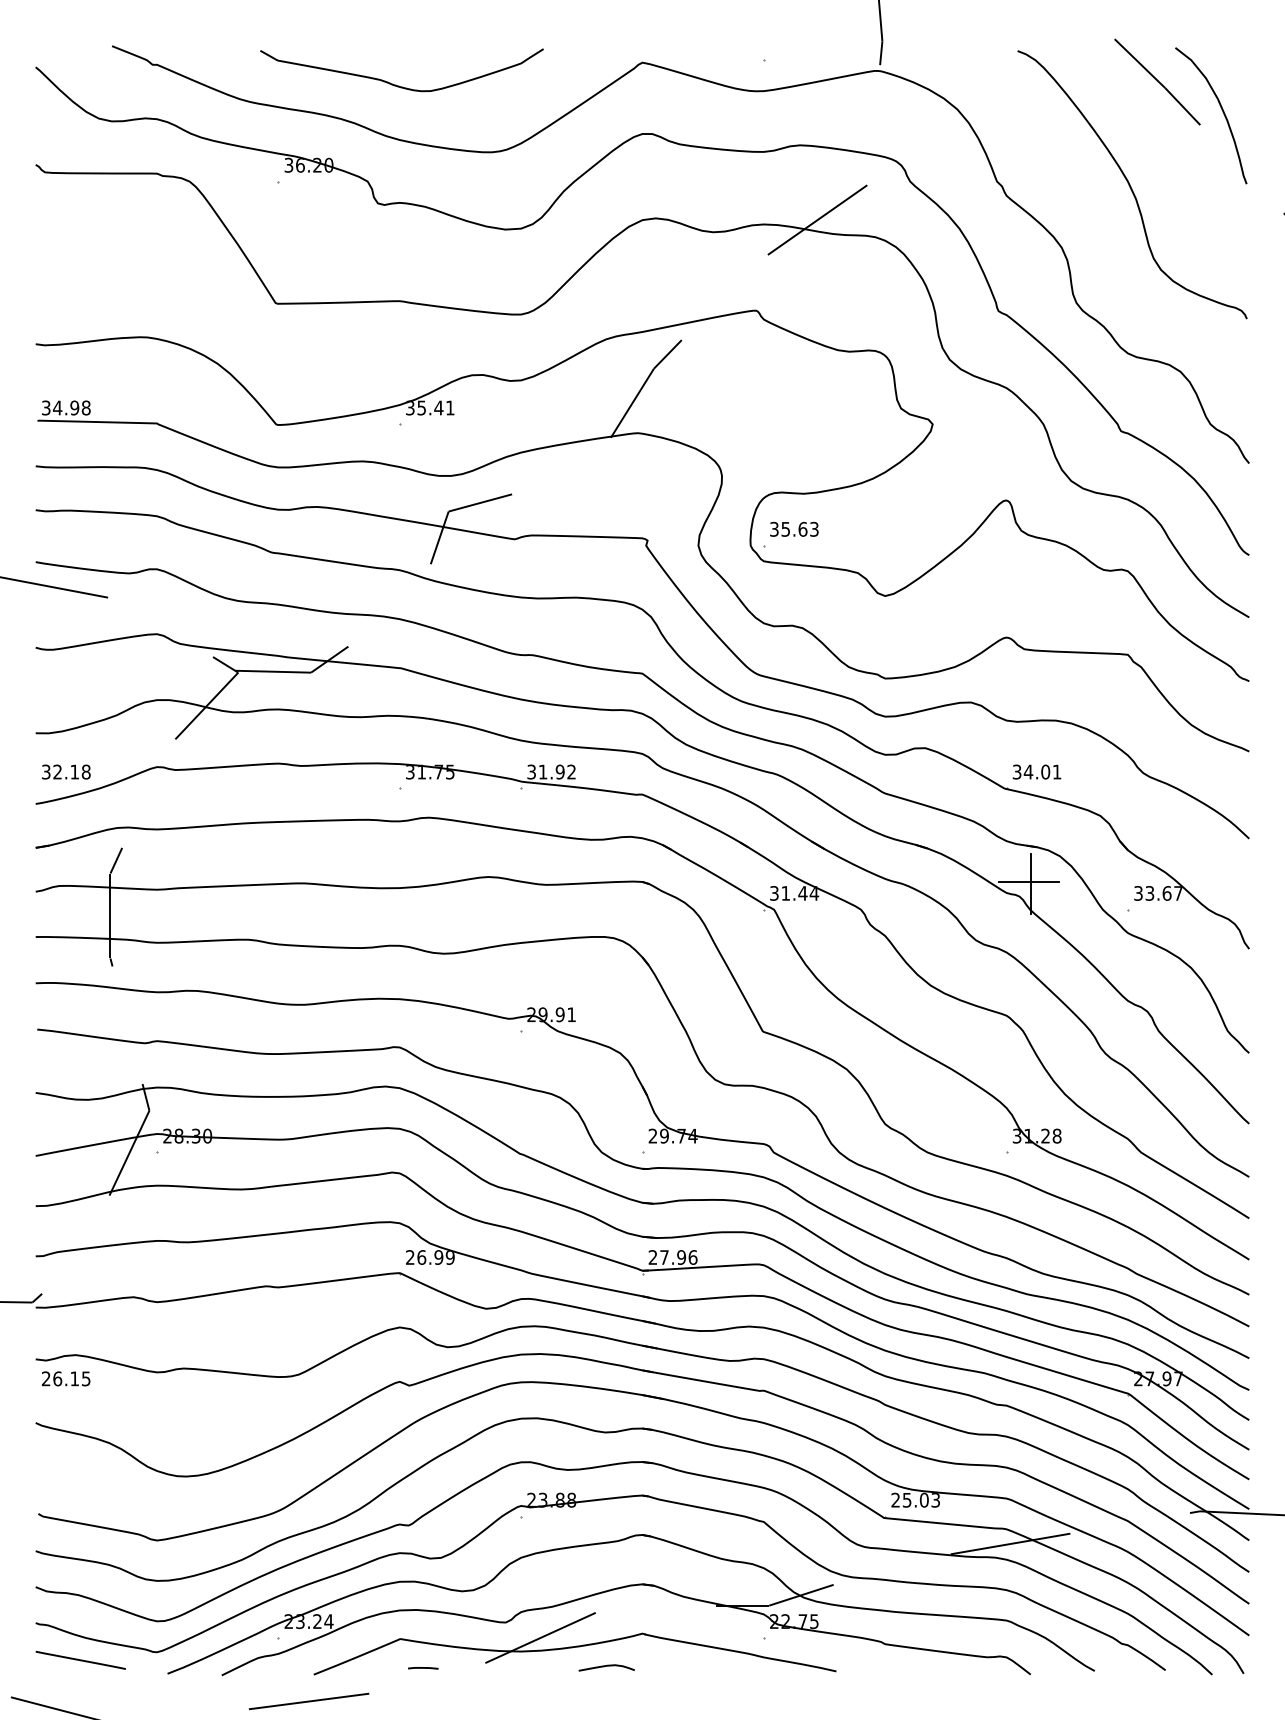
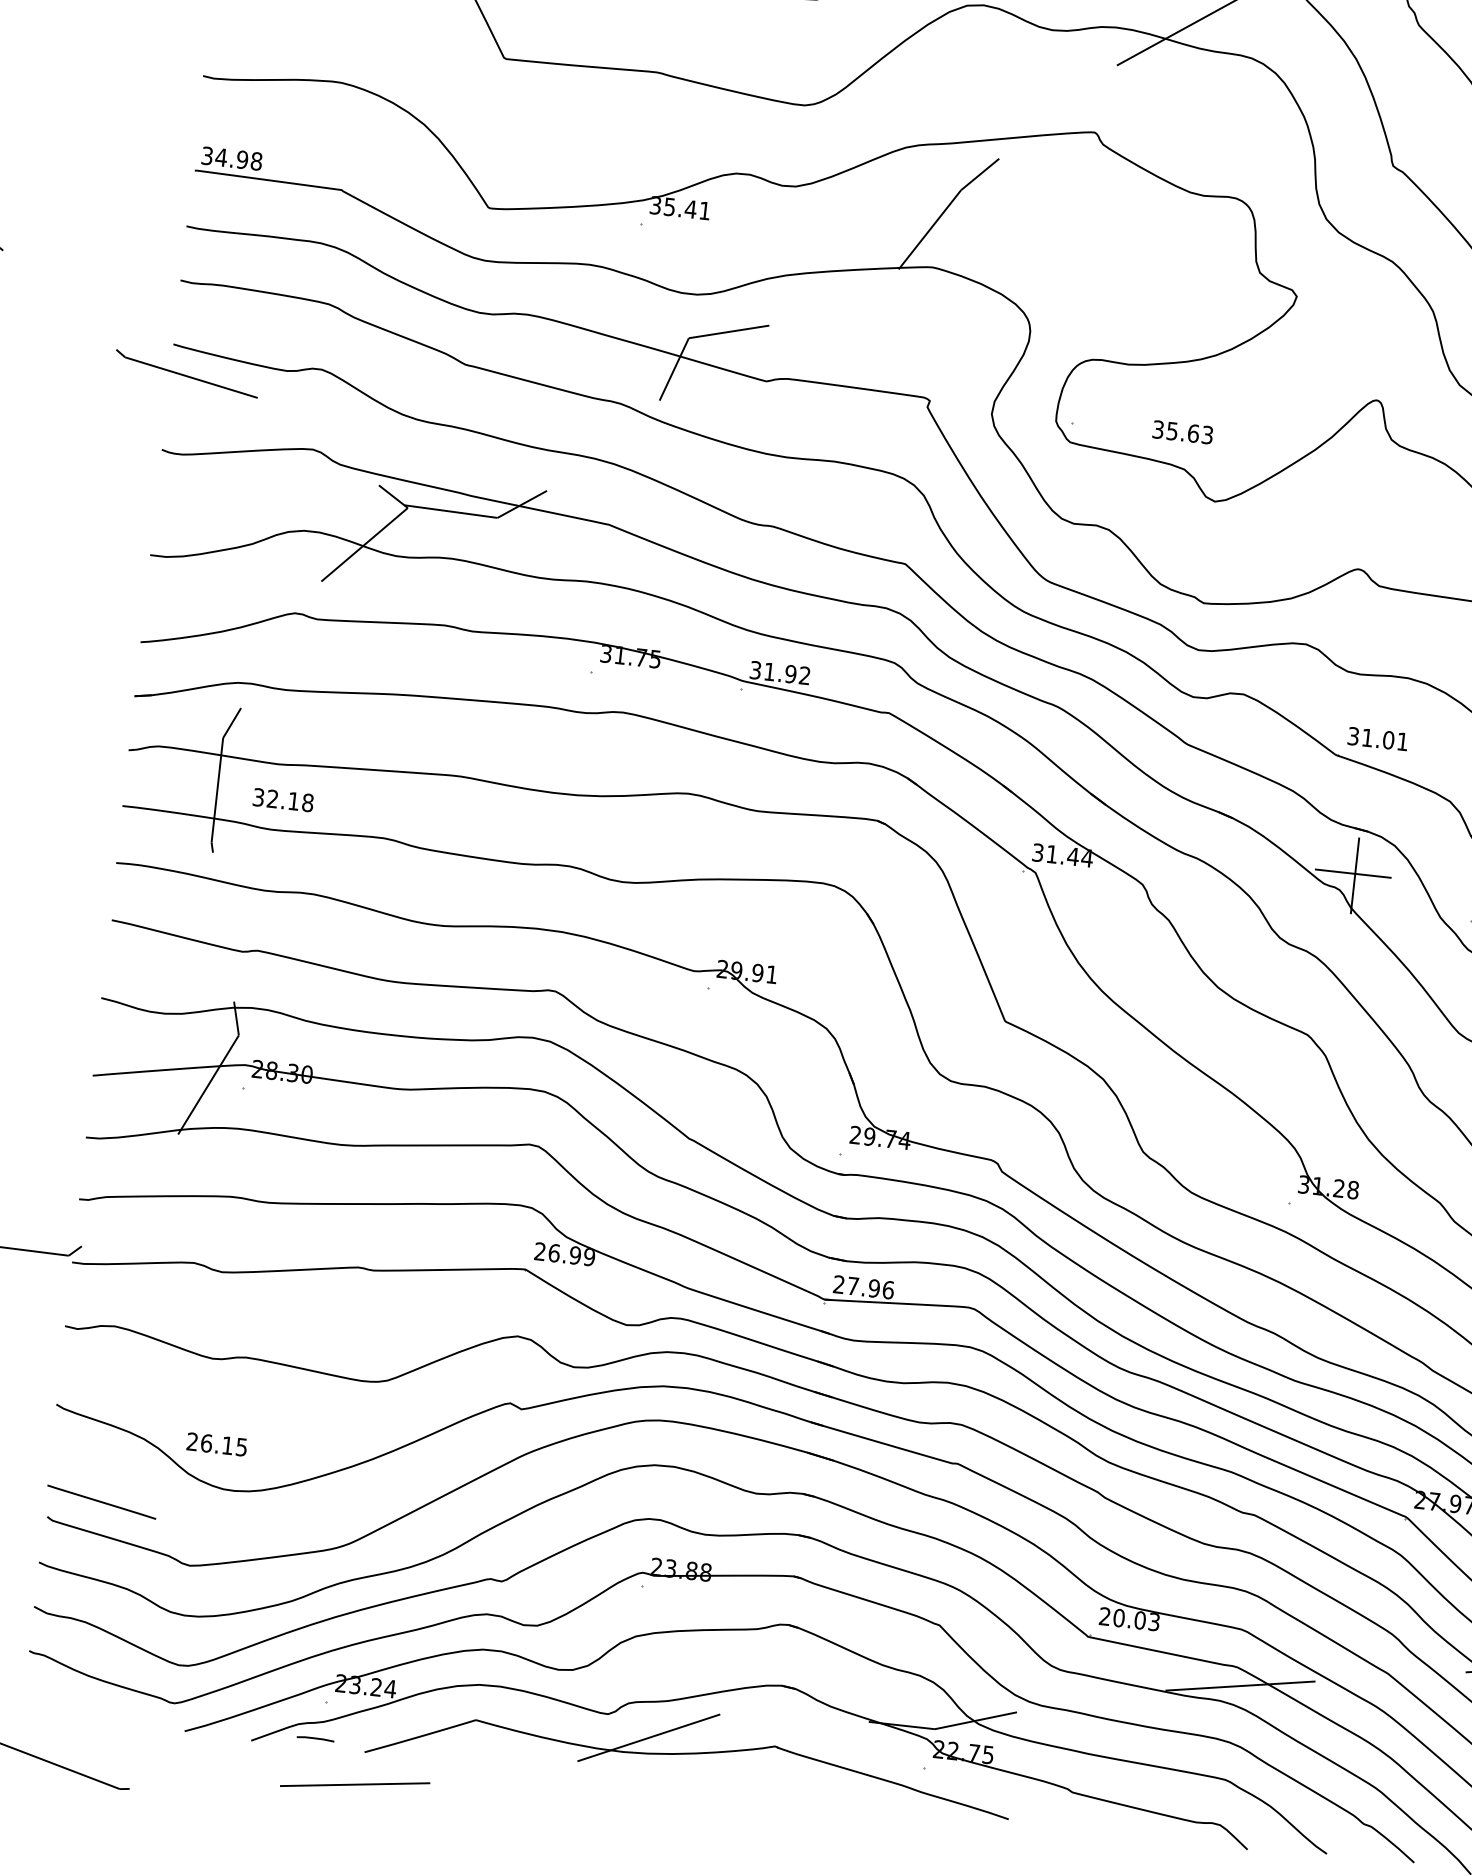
text: (794, 528) -> (1183, 431), moved
text: (66, 771) -> (283, 799), moved
text: (1028, 771) -> (1367, 737), 34.01 -> 31.01
text: (66, 1378) -> (217, 1444), moved
text: (906, 1499) -> (1118, 1617), 25.03 -> 20.03
line: (80, 1659) -> (101, 1501), moved
curve: (606, 1666) -> (726, 1782), removed
line: (423, 1668) -> (315, 1739), moved

